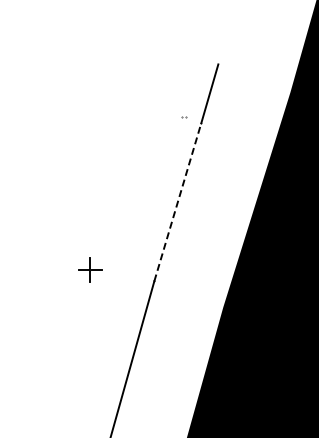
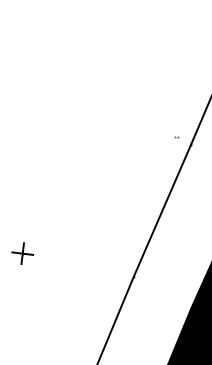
line: (177, 201) -> (162, 210), dashed -> solid
part: (90, 269) -> (22, 253), moved

